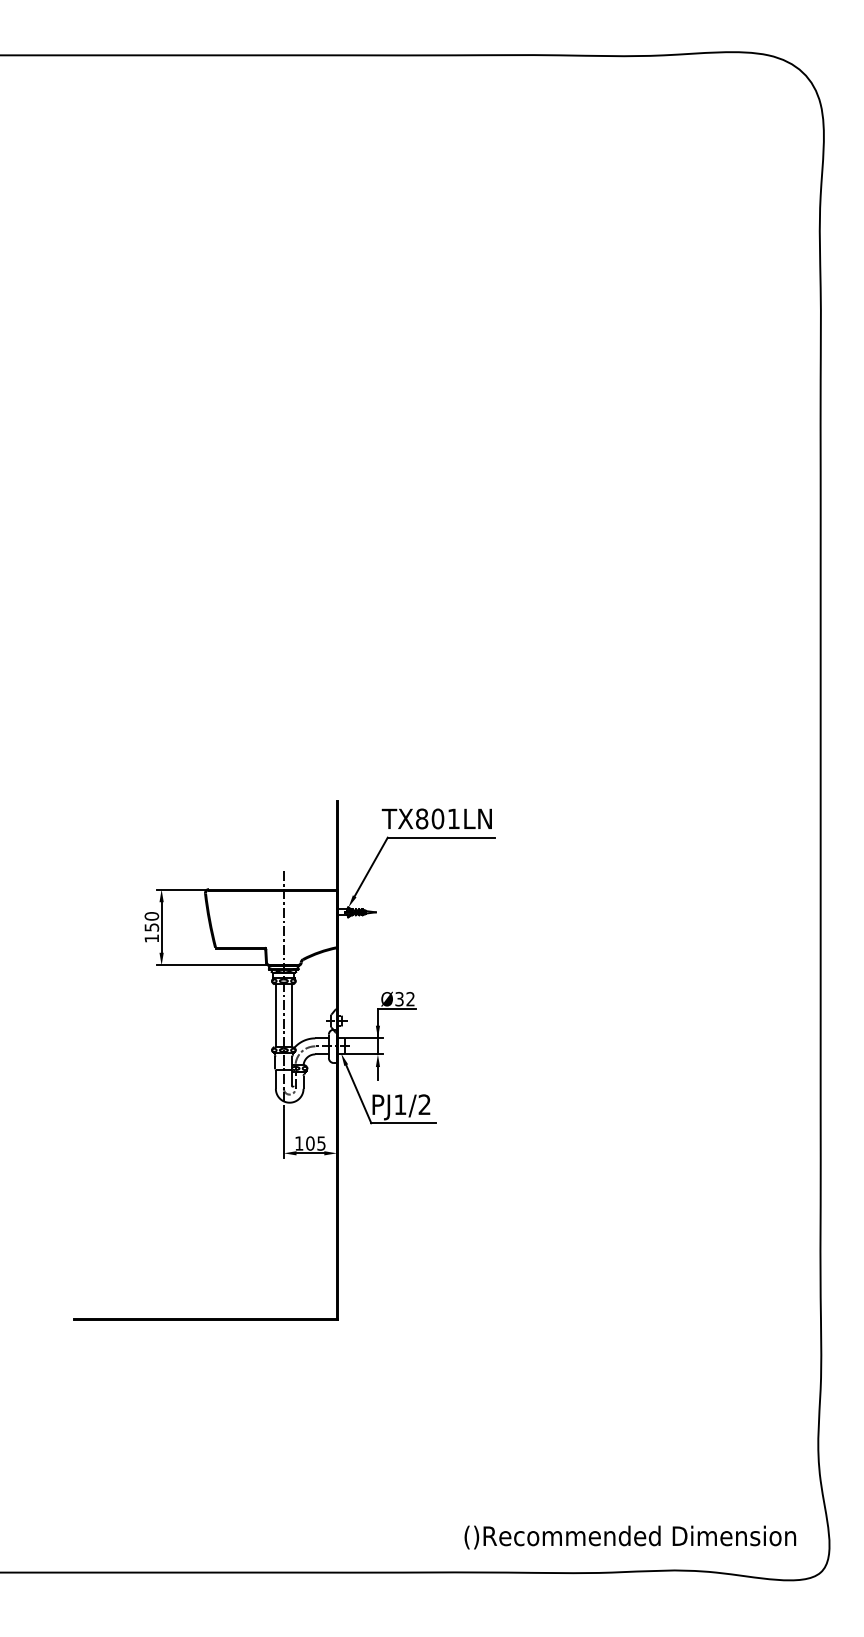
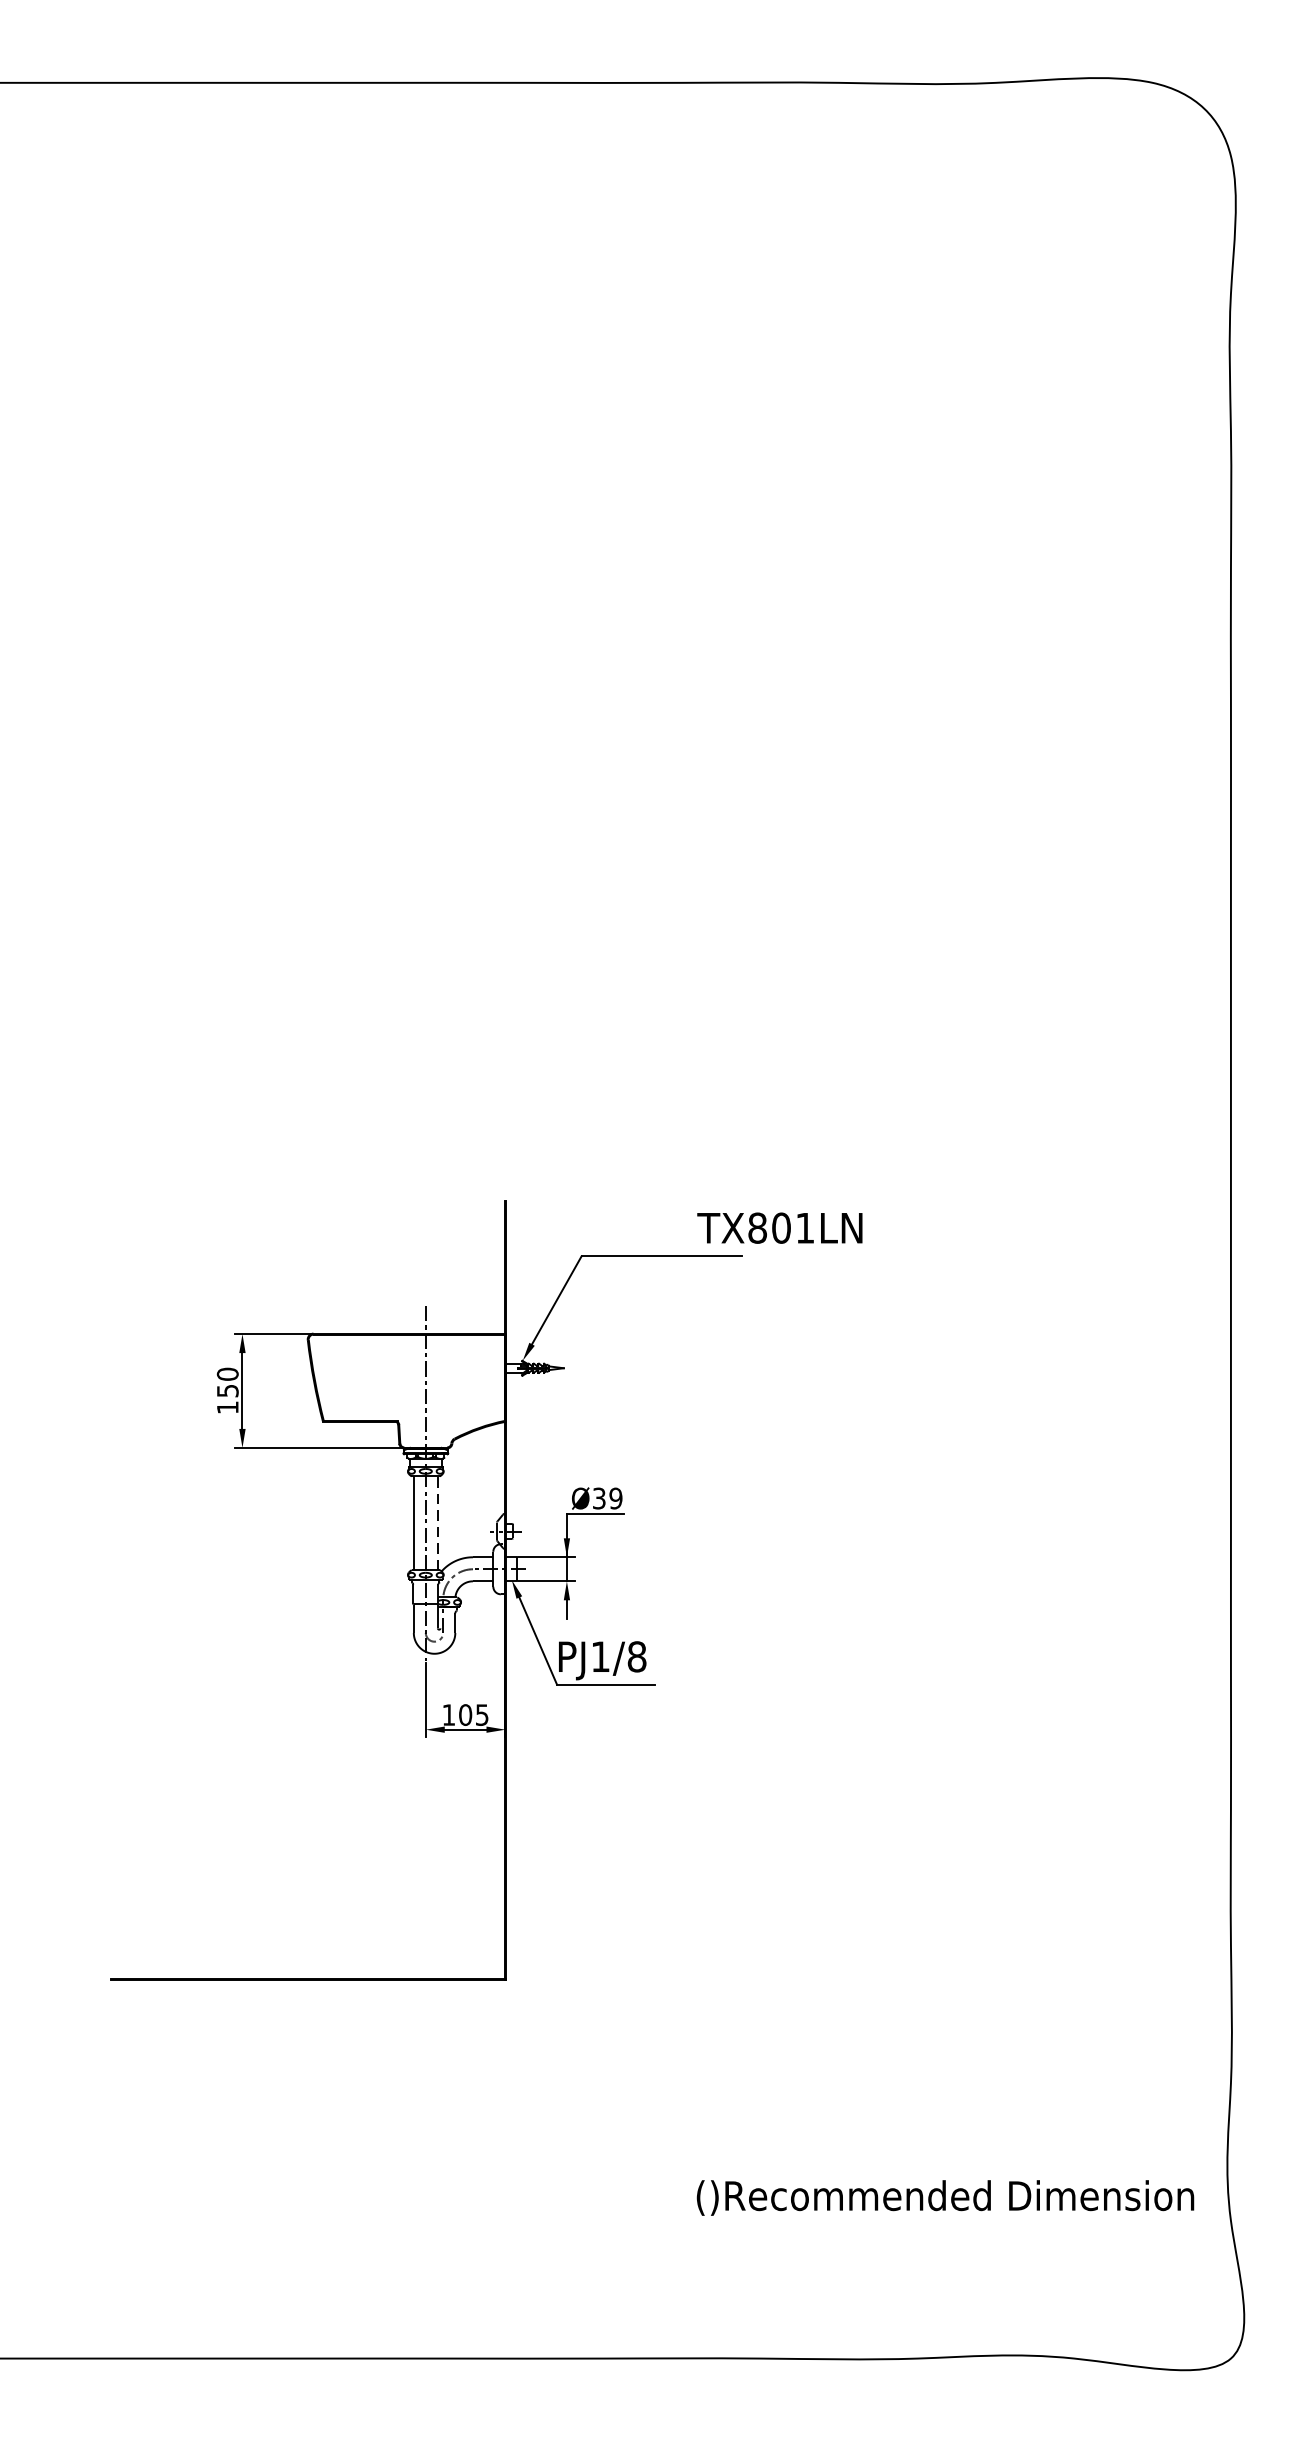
text: (436, 818) -> (779, 1227), moved
text: (410, 999) -> (615, 1498), Ø32 -> Ø39
line: (291, 1015) -> (437, 1522), solid -> dashed
text: (424, 1104) -> (636, 1656), PJ1/2 -> PJ1/8
text: (630, 1537) -> (945, 2197), moved

